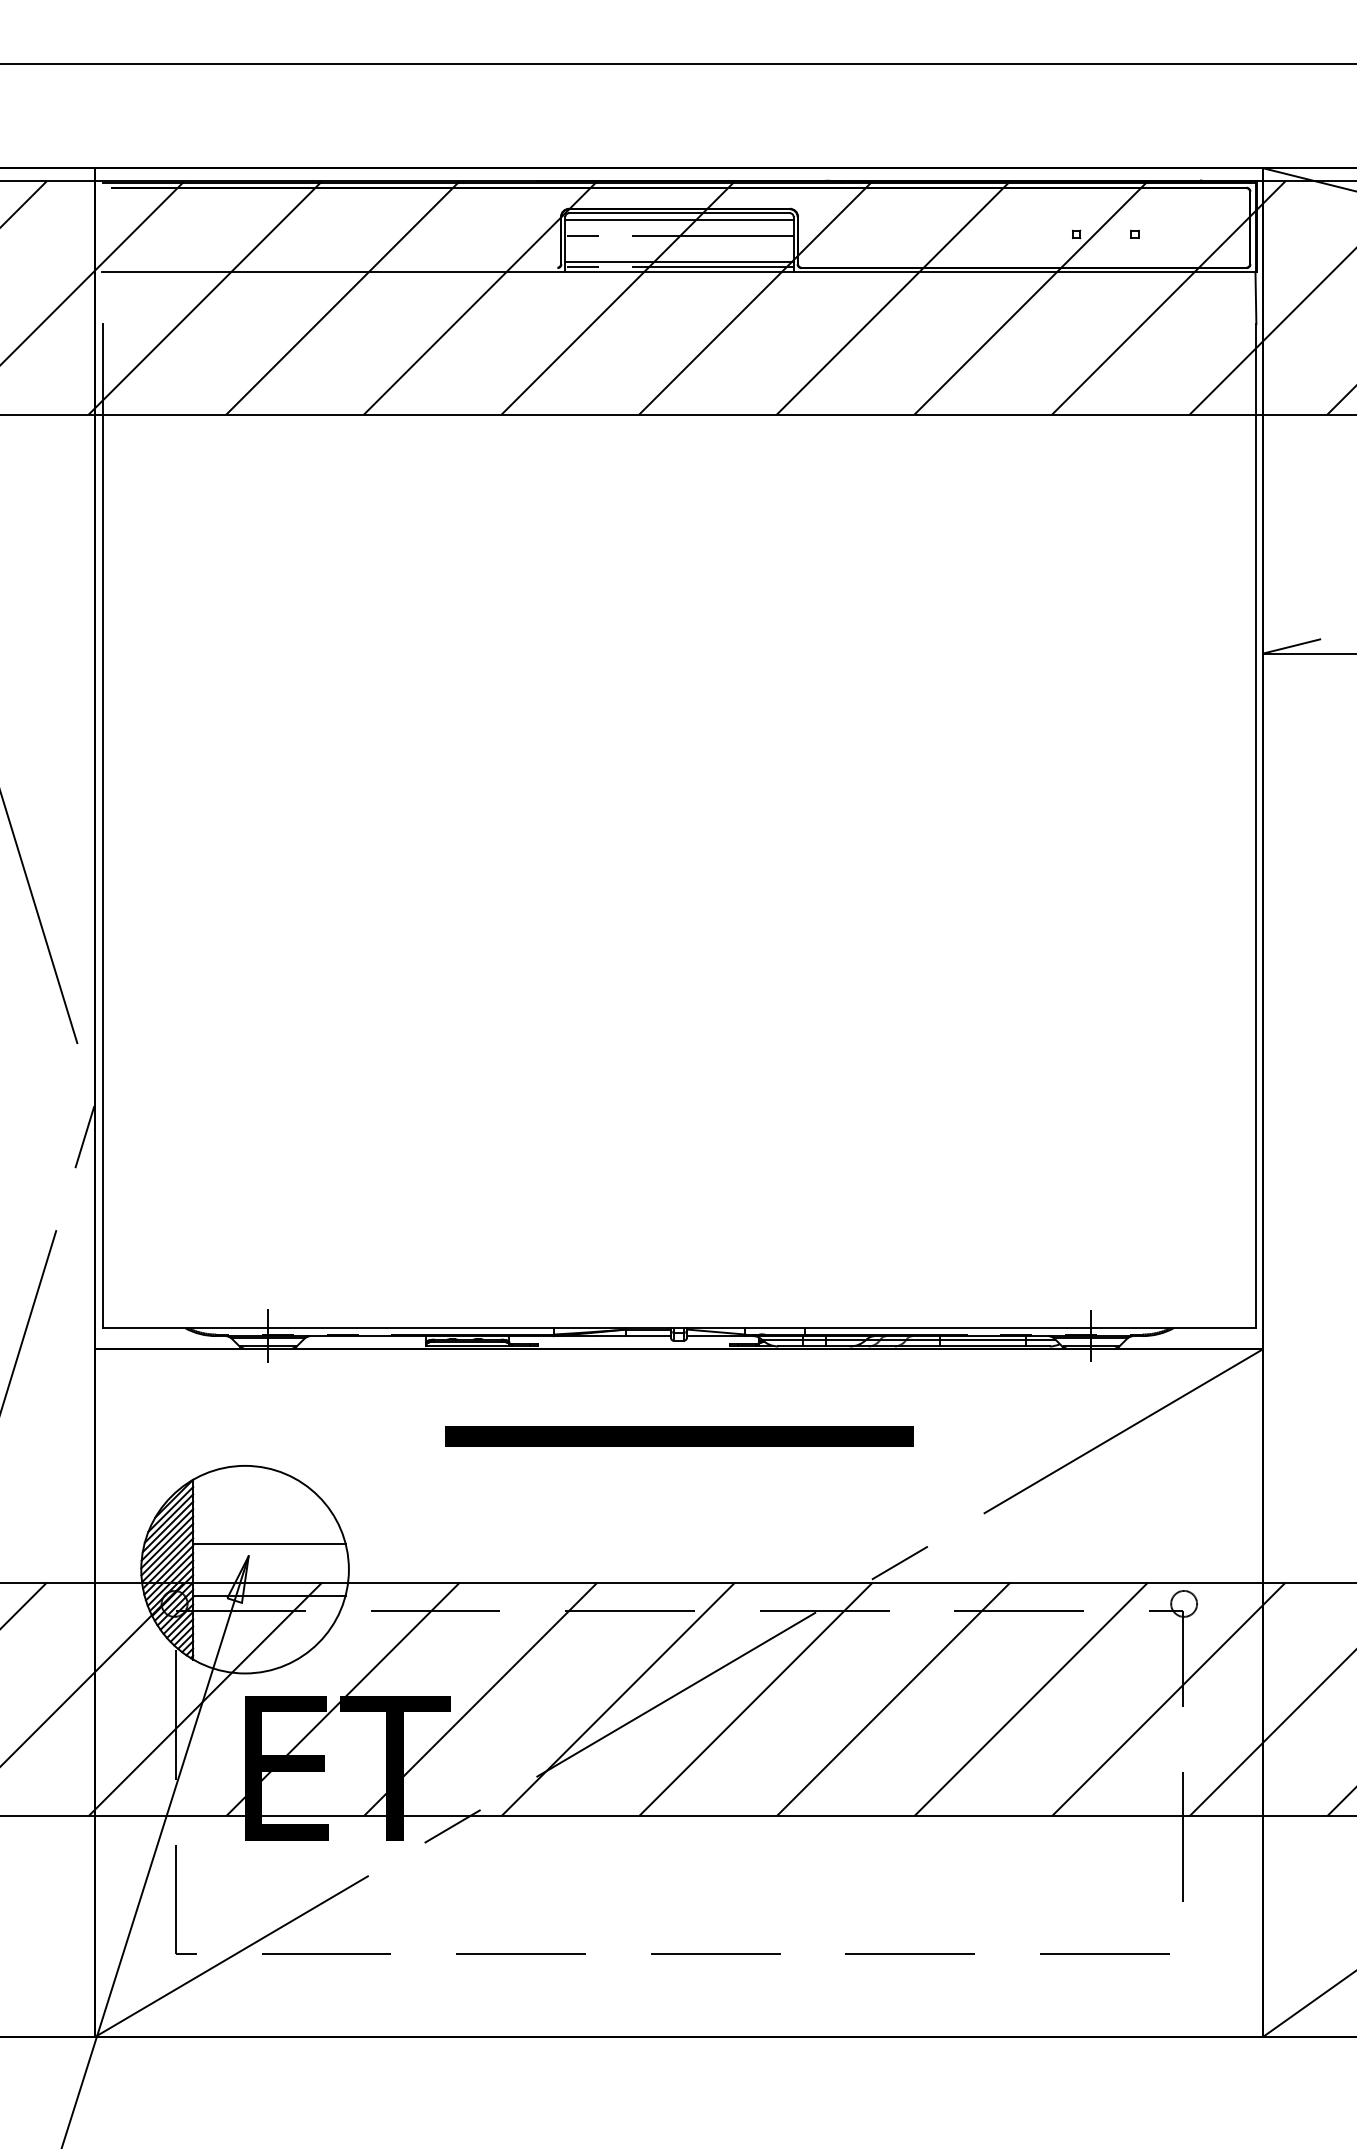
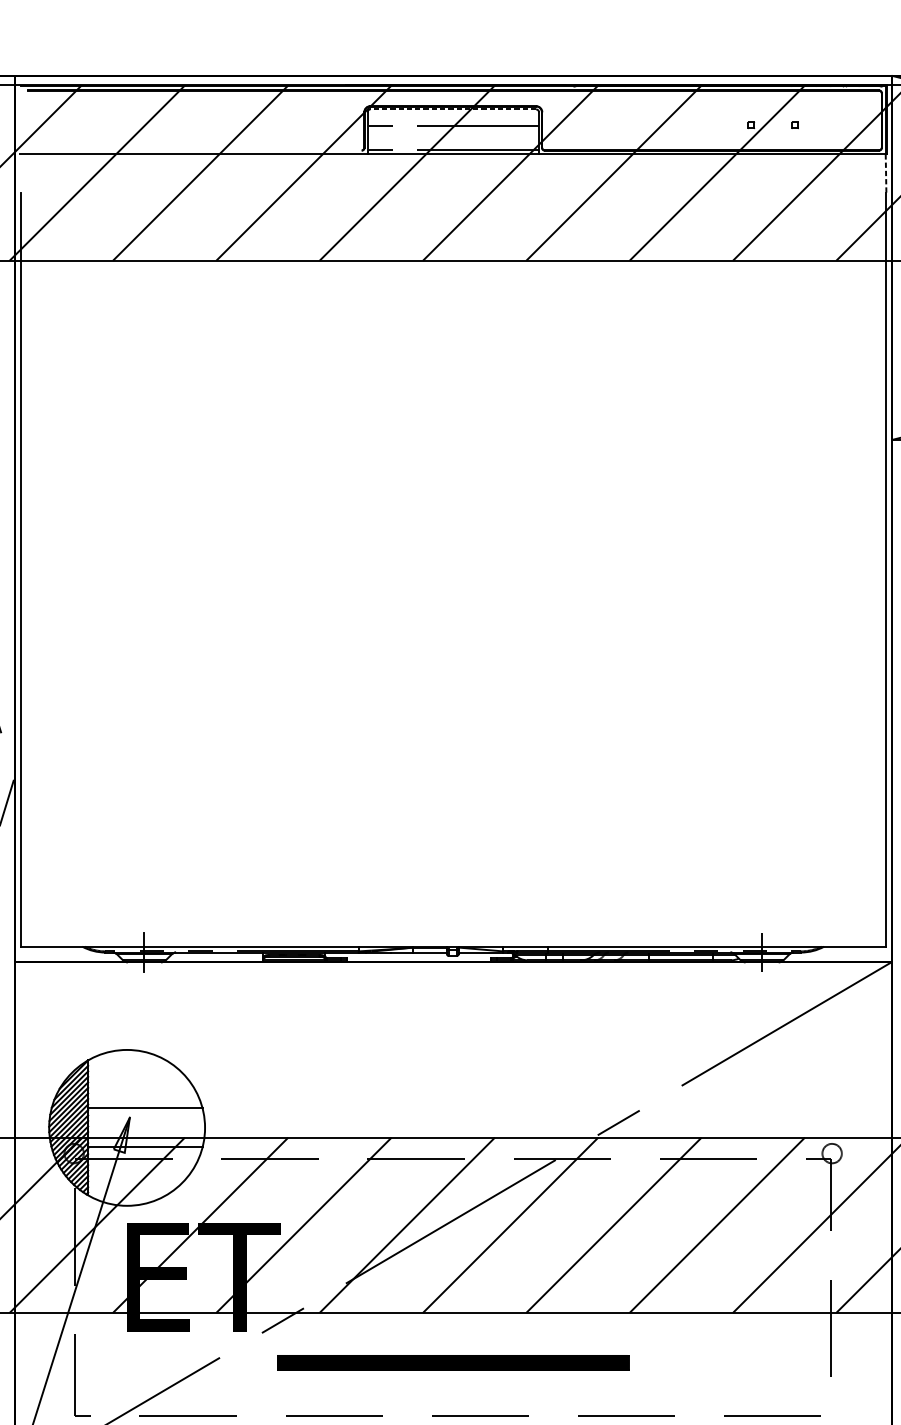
line: (679, 213) -> (453, 109), solid -> dashed
line: (679, 219) -> (453, 114), removed
line: (679, 261) -> (453, 145), removed
line: (1255, 298) -> (885, 173), solid -> dashed
part: (679, 1436) -> (453, 1362), moved

